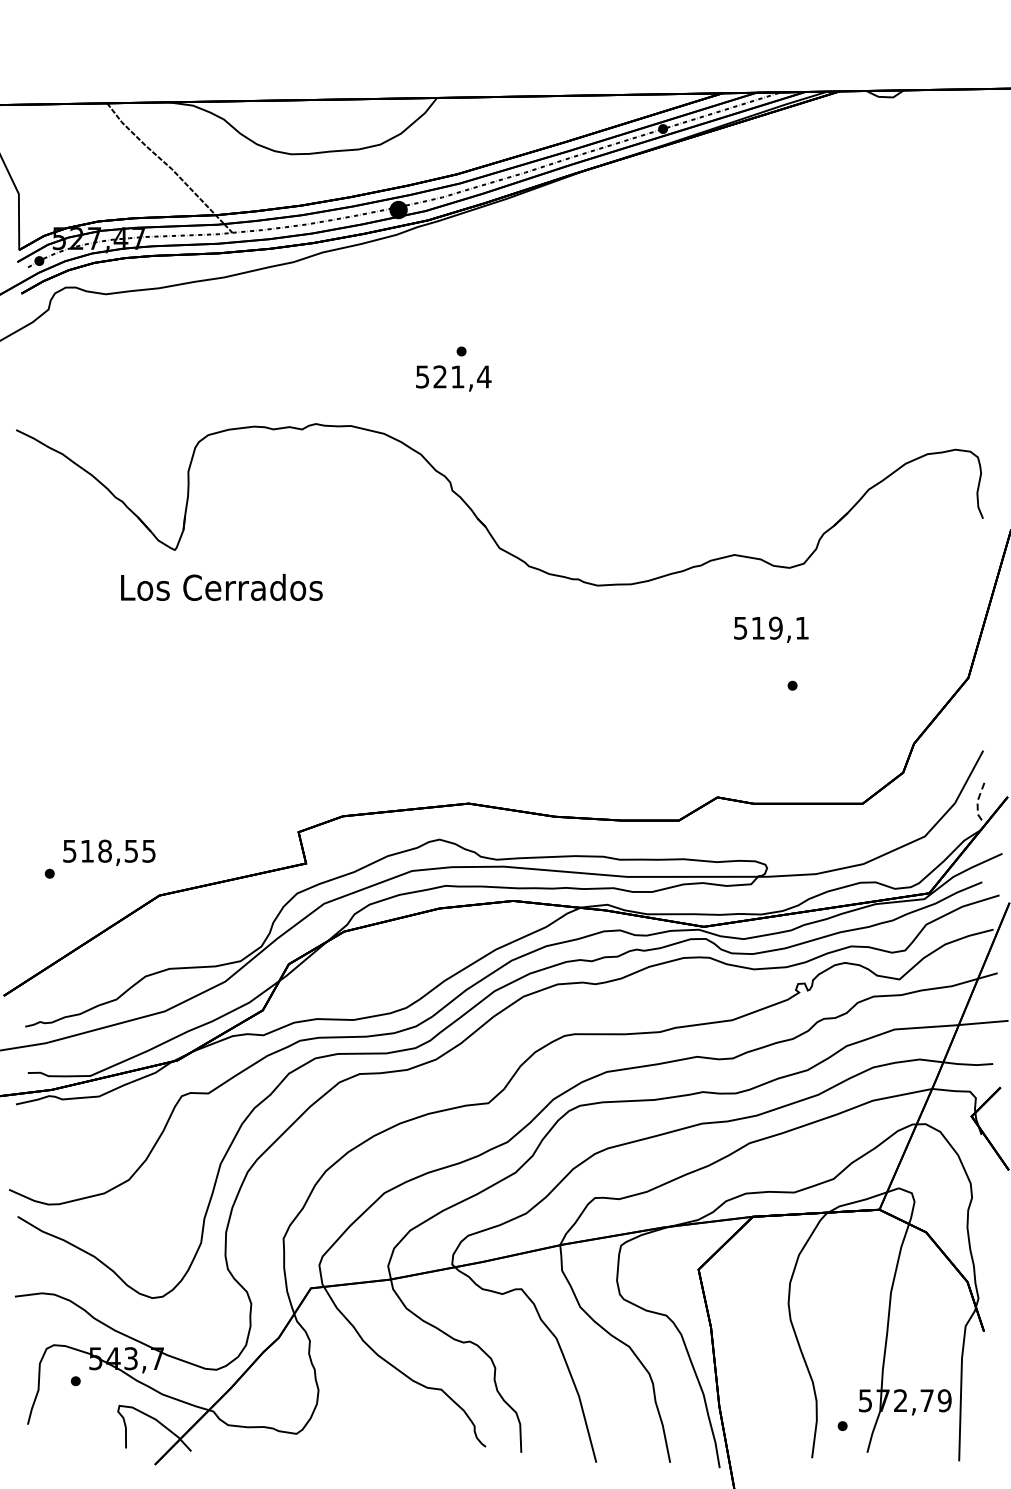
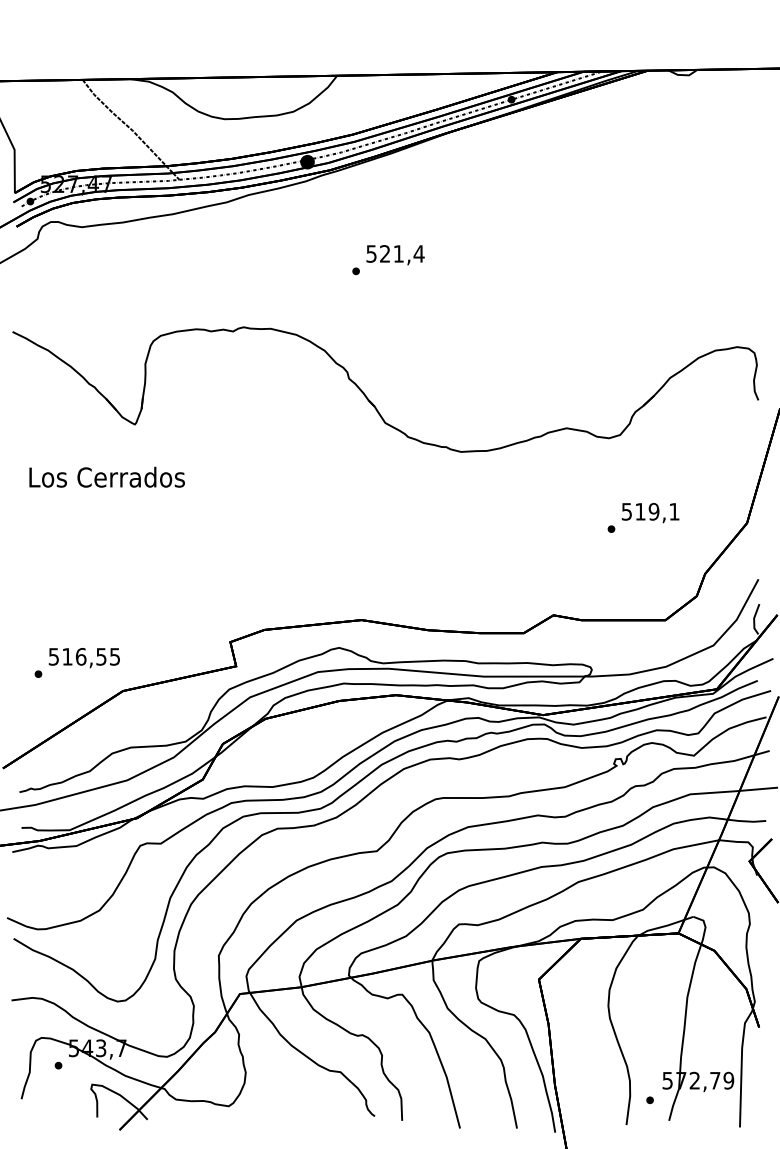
text: (453, 378) -> (395, 255), moved
text: (221, 586) -> (106, 476), moved
text: (771, 629) -> (650, 512), moved
line: (977, 803) -> (754, 620), dashed -> solid
text: (105, 850) -> (81, 656), 518,55 -> 516,55

